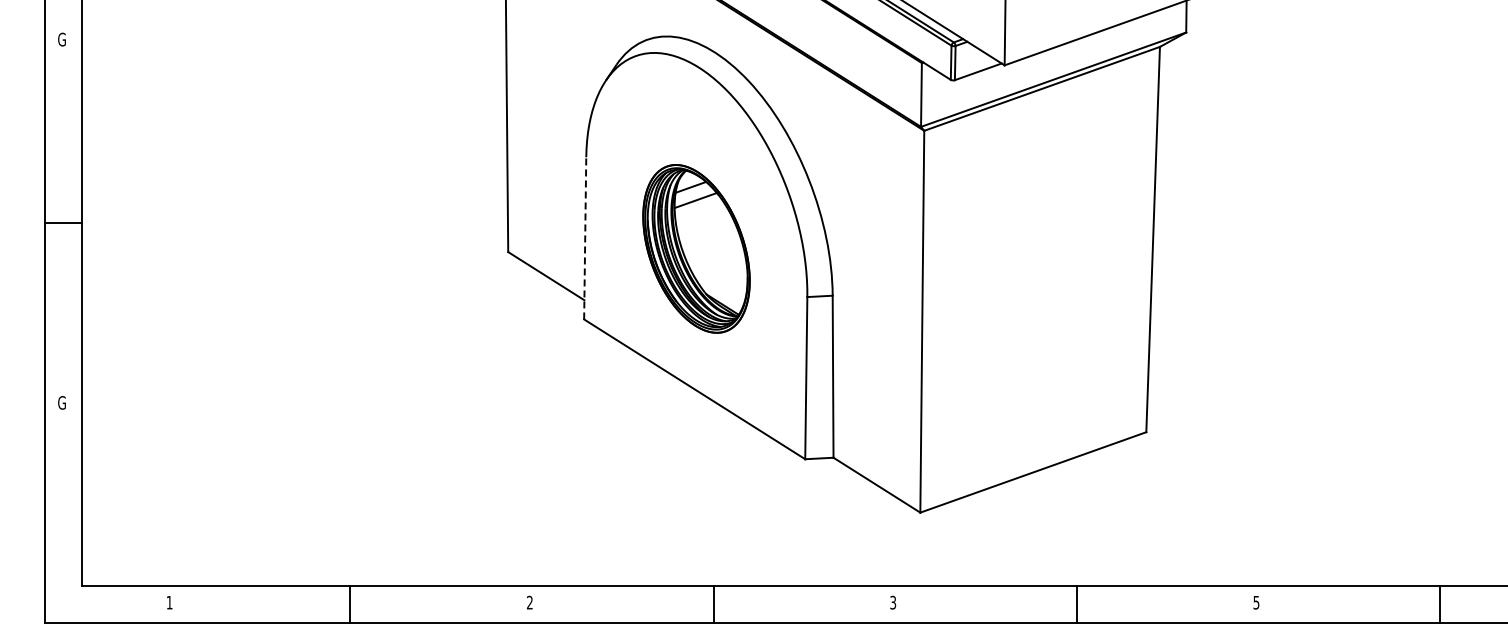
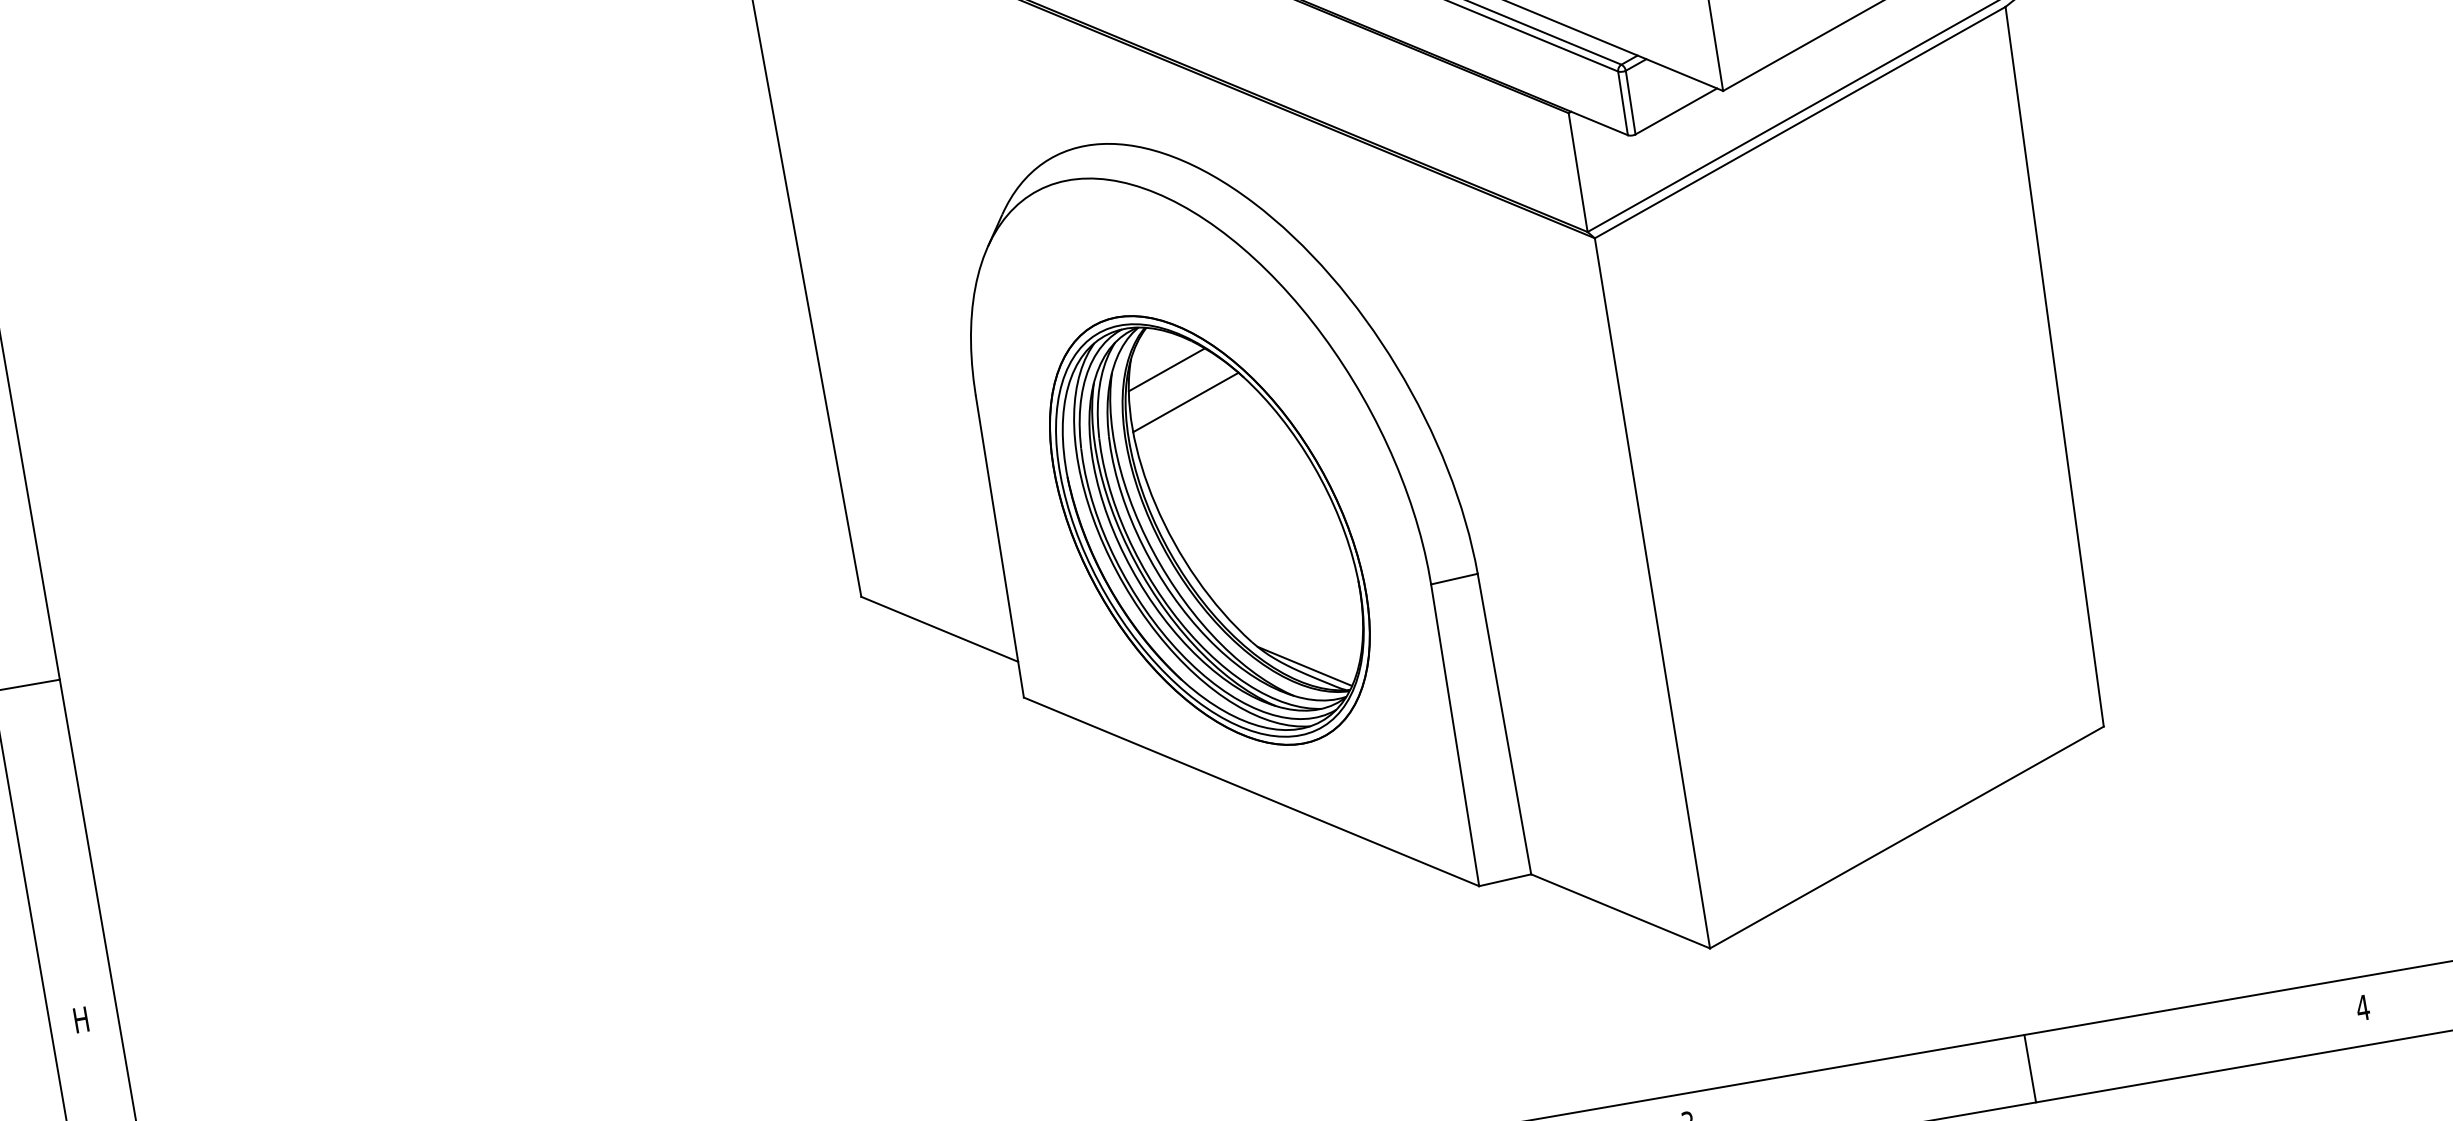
line: (585, 237) -> (1000, 544), dashed -> solid
part: (696, 248) -> (1209, 529), size x1.43
text: (61, 402) -> (80, 1019), G -> H
text: (1256, 602) -> (2362, 1007), 5 -> 4

